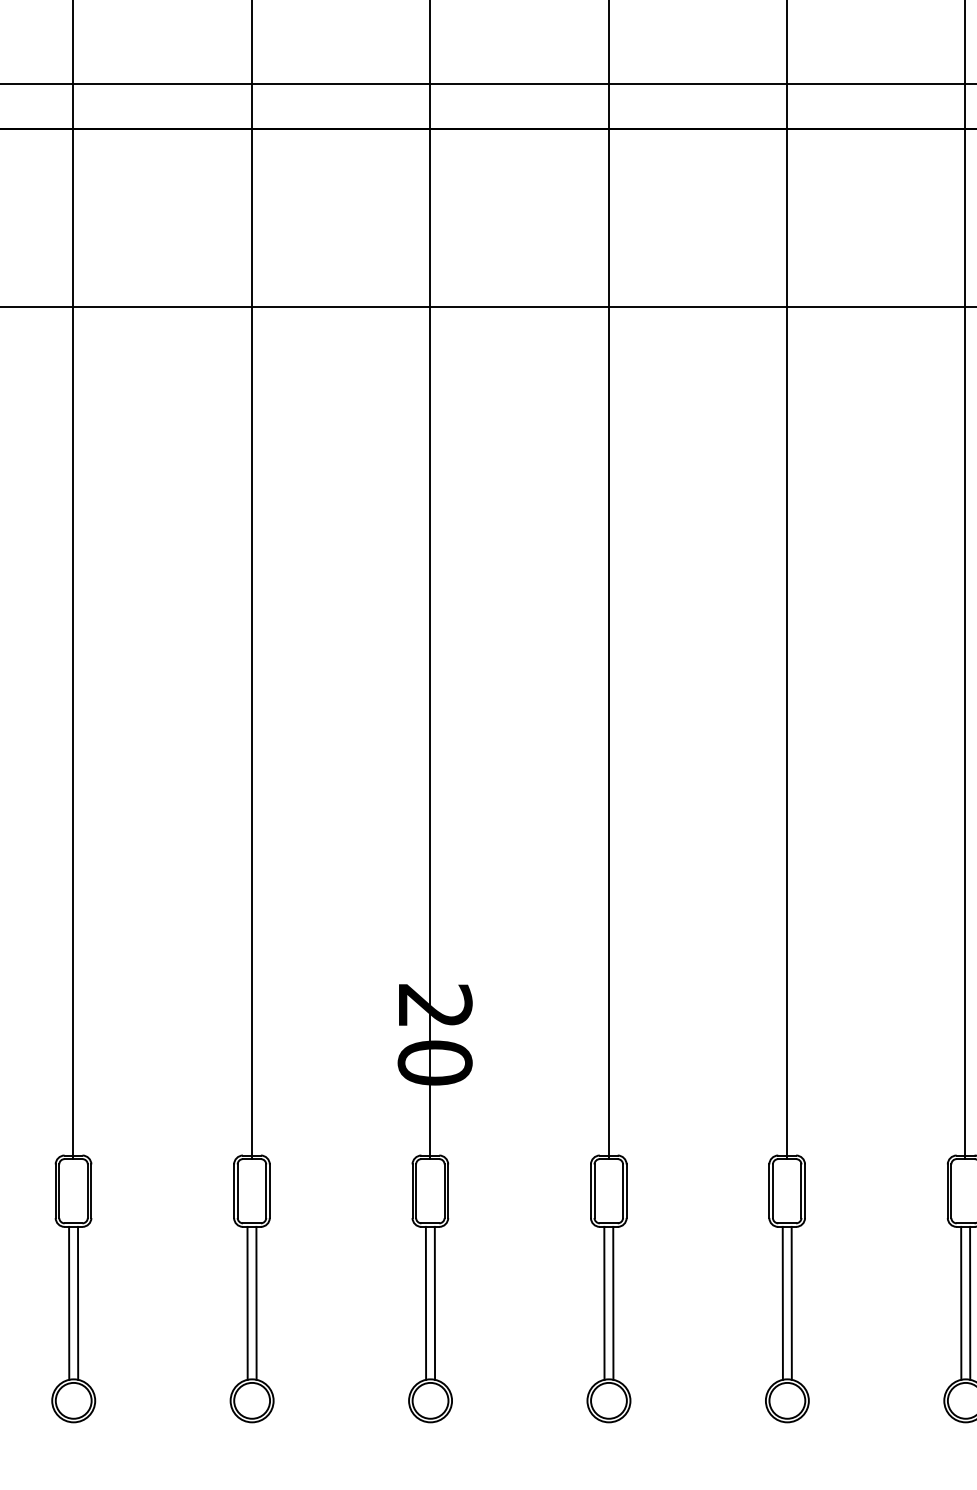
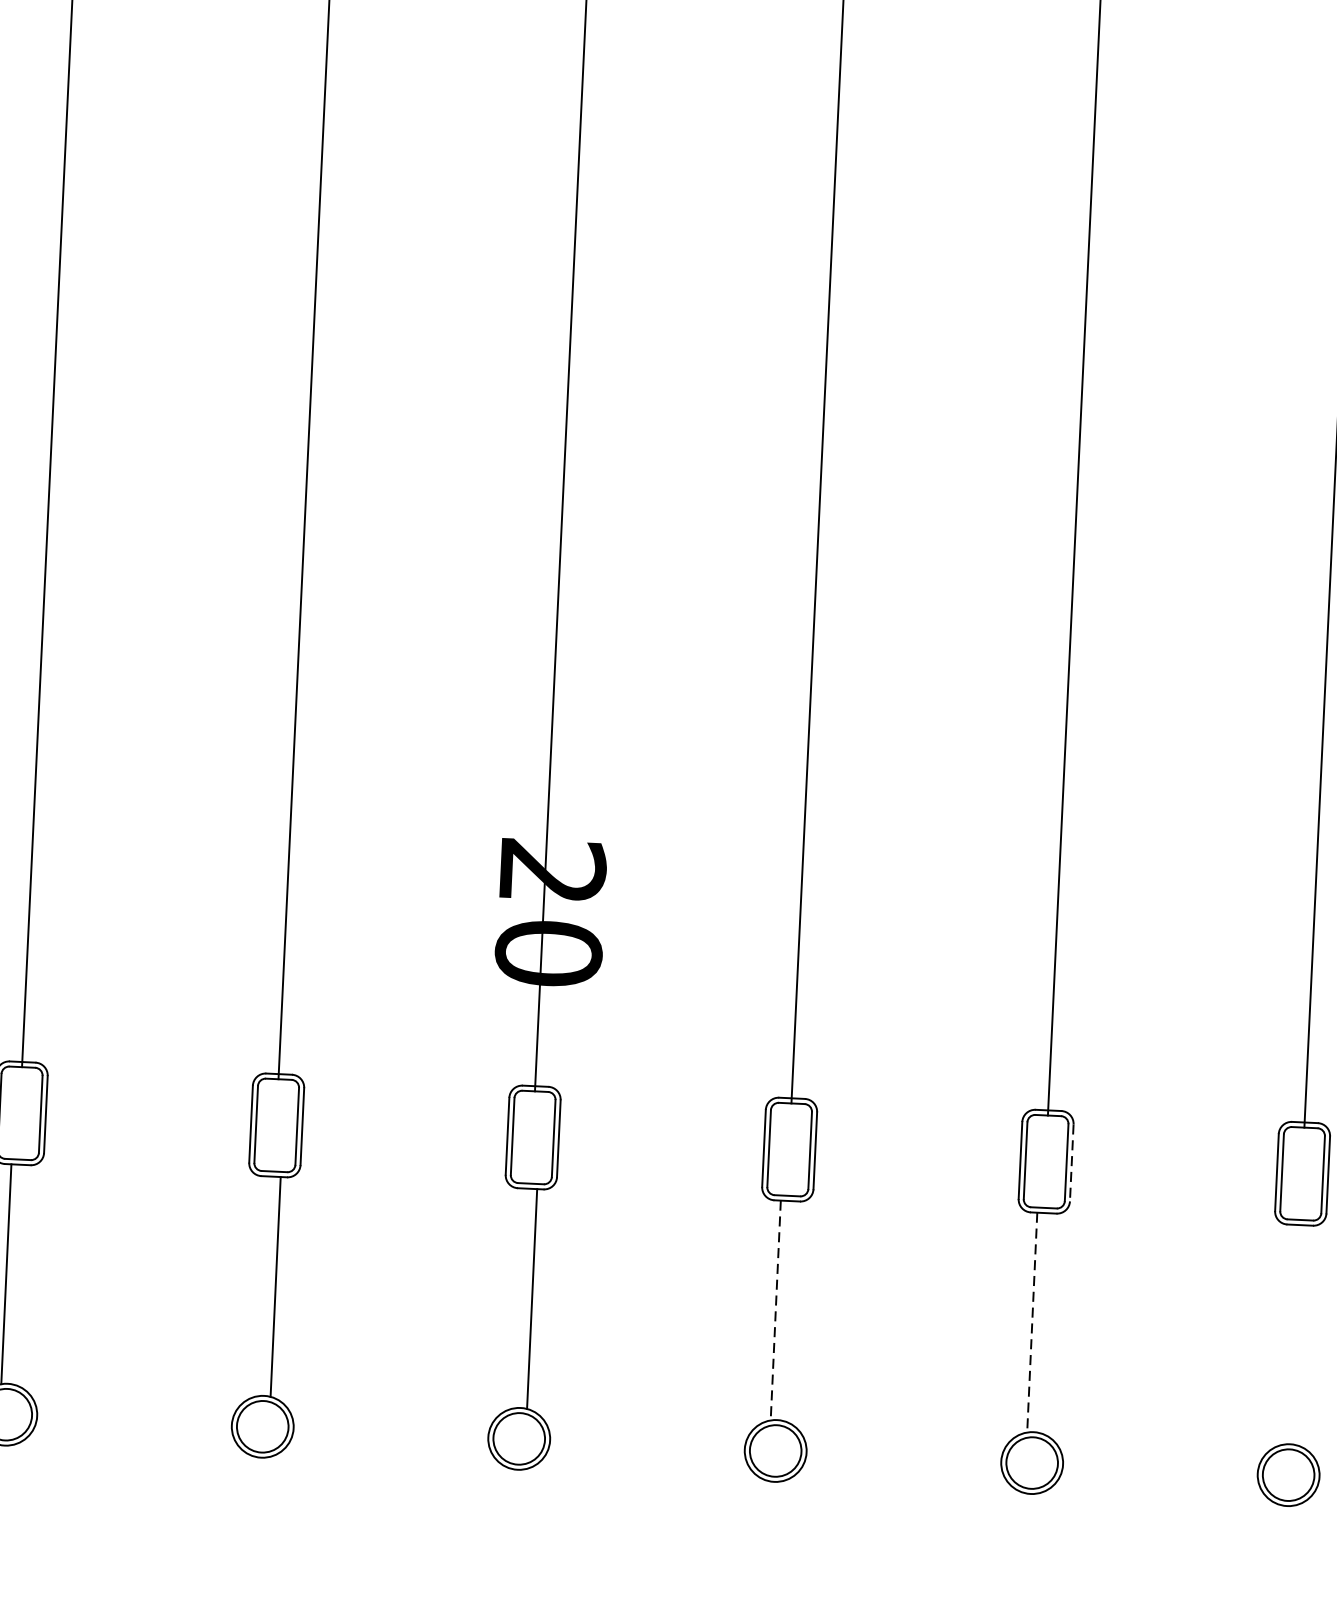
line: (805, 1191) -> (1072, 1163), solid -> dashed
line: (78, 1302) -> (19, 1273), removed
line: (247, 1302) -> (262, 1285), removed
line: (425, 1302) -> (518, 1297), removed
line: (613, 1302) -> (788, 1309), removed
line: (791, 1302) -> (1044, 1321), removed
line: (961, 1302) -> (1289, 1333), removed
line: (970, 1302) -> (1302, 1334), removed
line: (604, 1303) -> (775, 1310), solid -> dashed
line: (782, 1303) -> (1031, 1322), solid -> dashed

